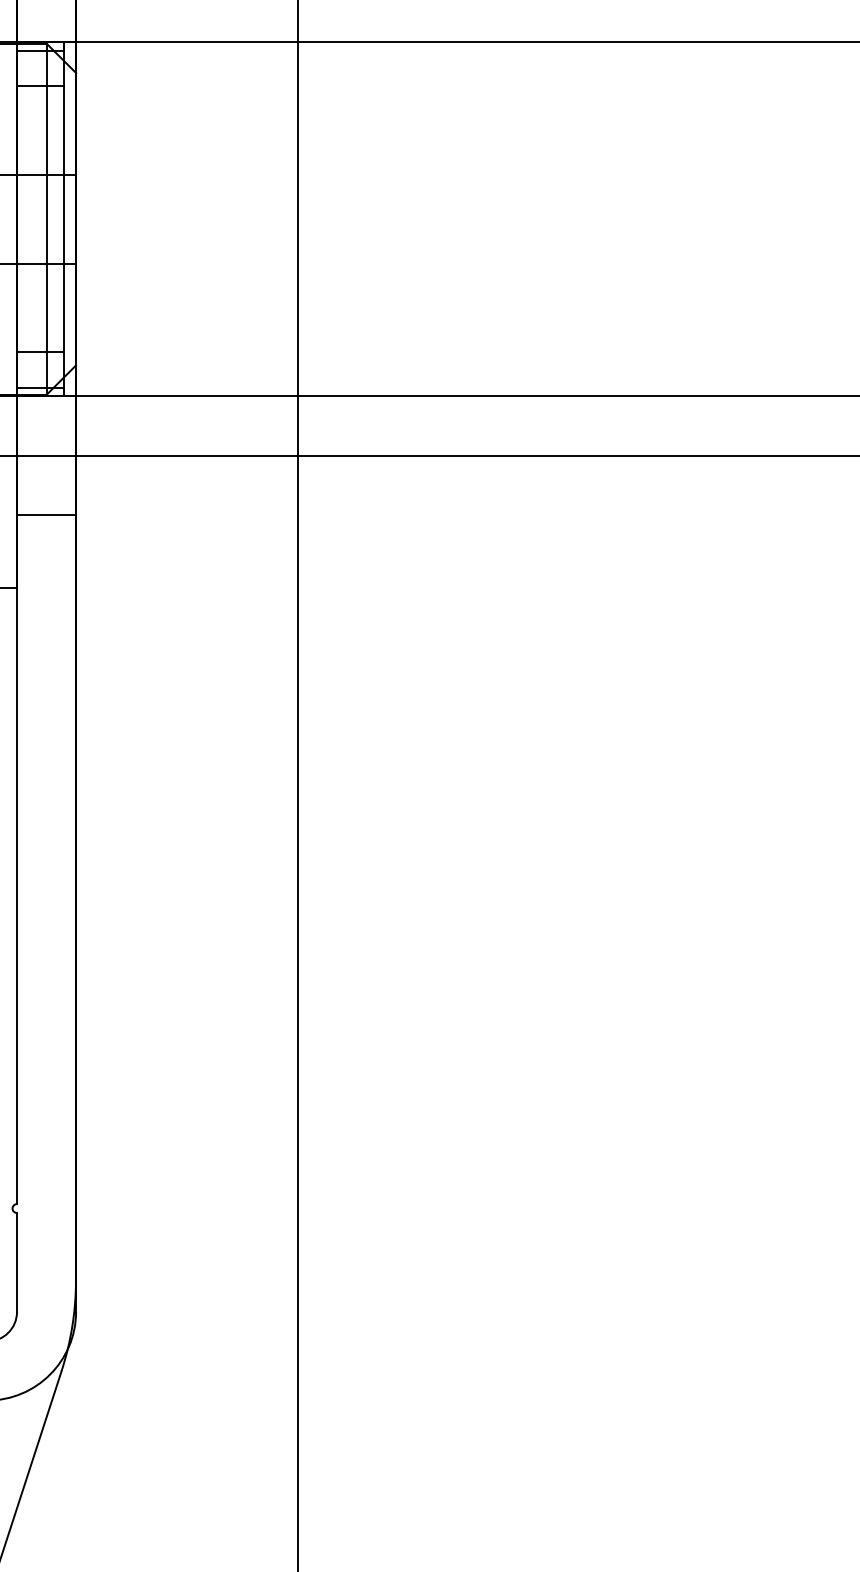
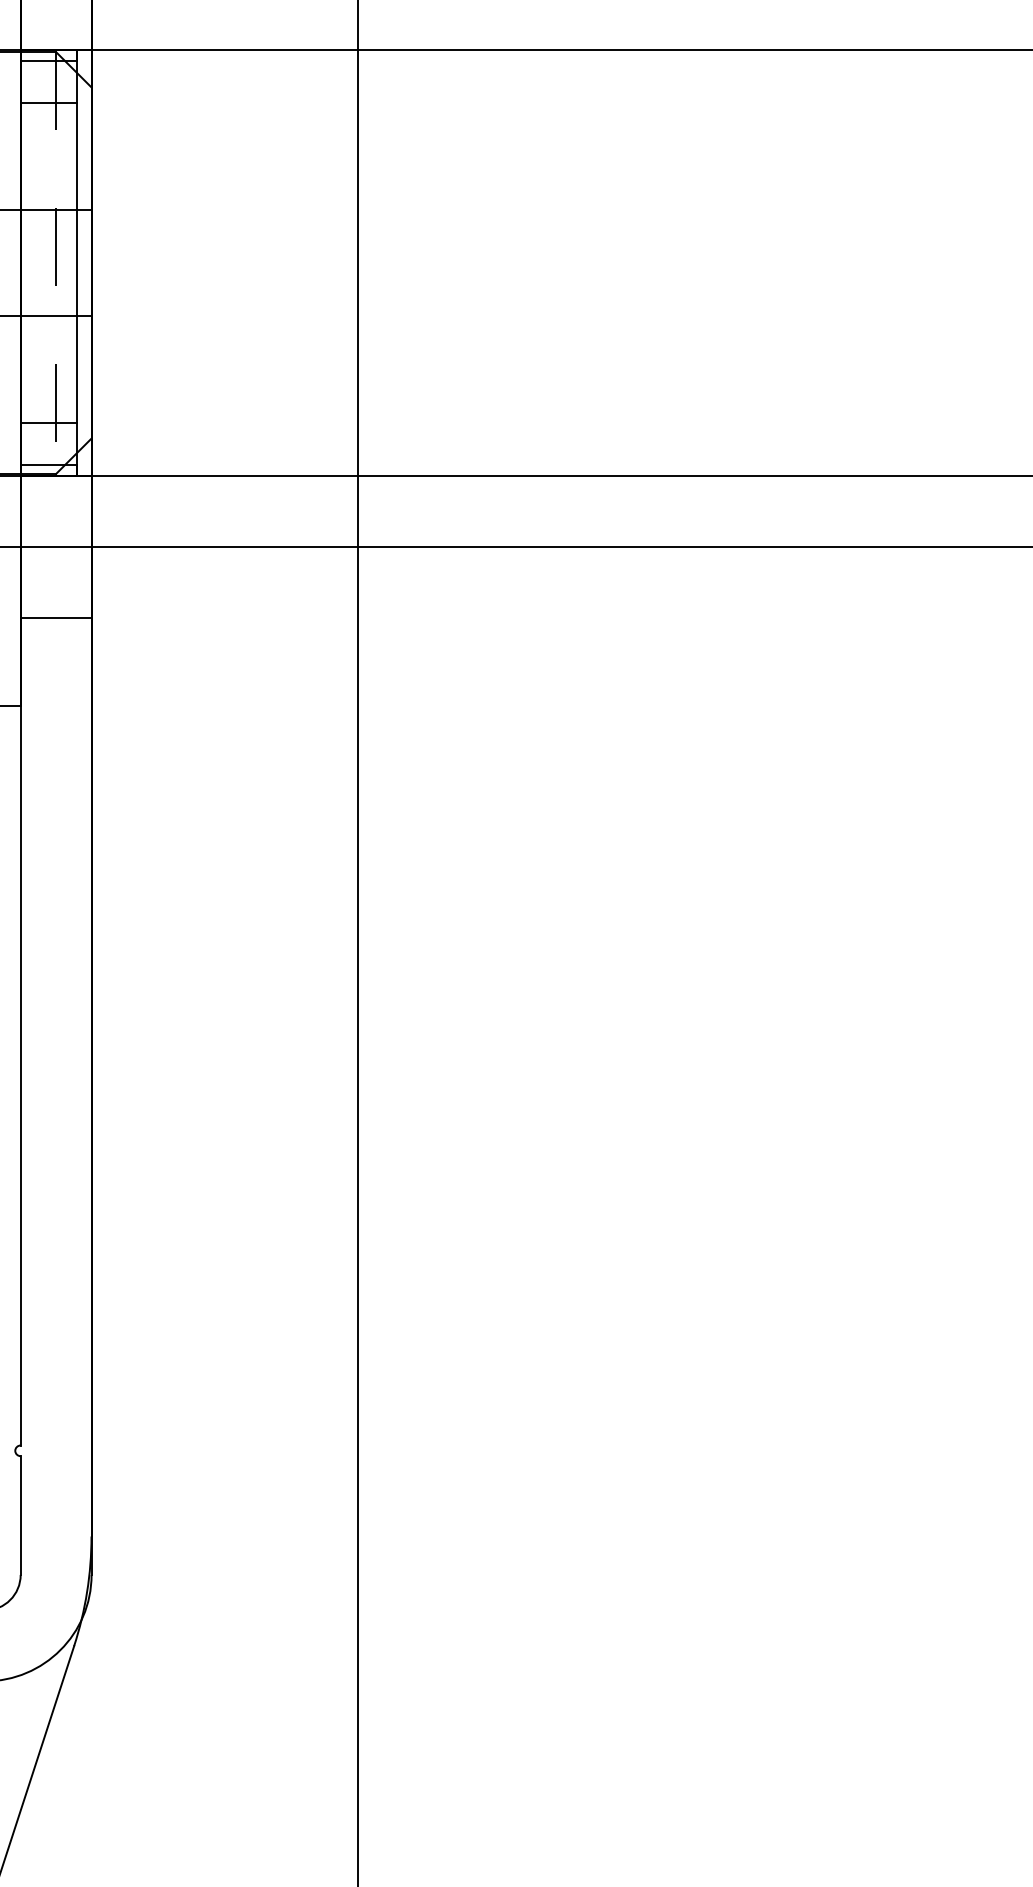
line: (46, 218) -> (56, 262), solid -> dashed

